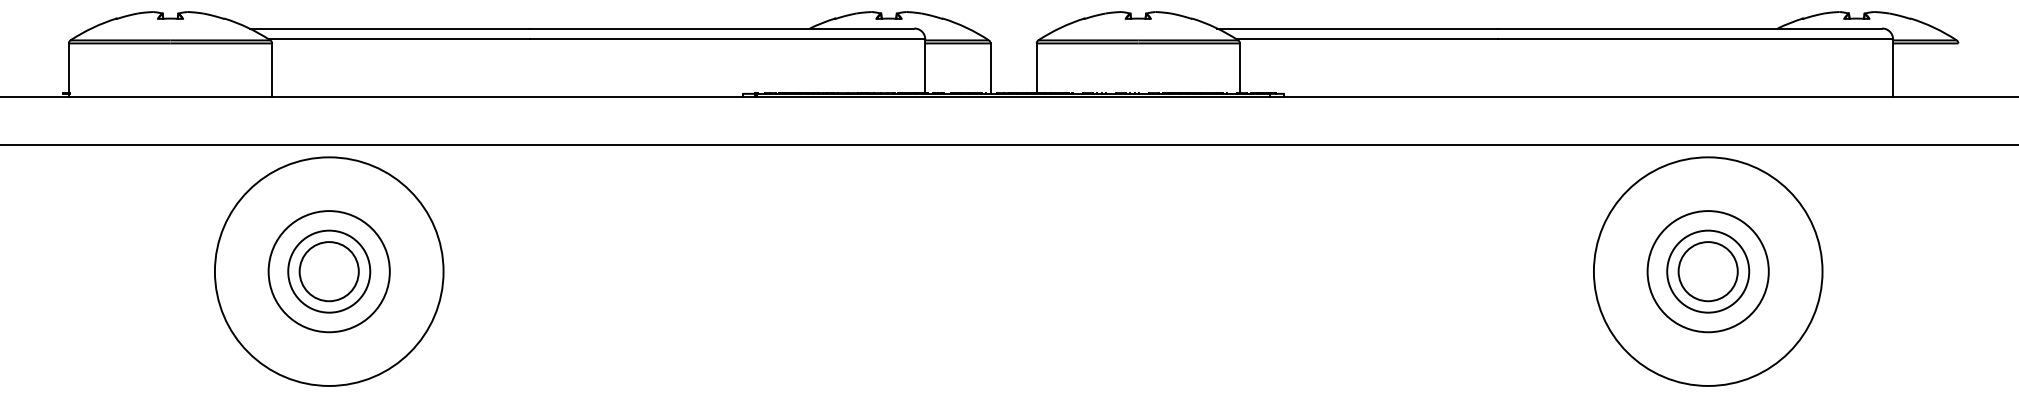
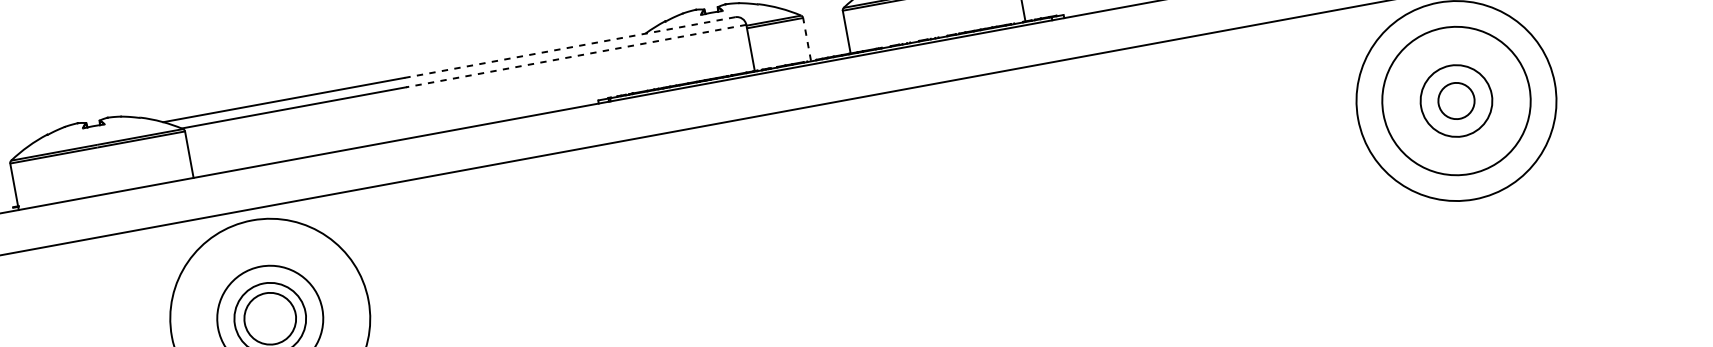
line: (722, 28) -> (570, 47), solid -> dashed
line: (727, 39) -> (576, 56), solid -> dashed
line: (990, 68) -> (807, 39), solid -> dashed
circle: (1707, 271) -> (1455, 101), size x0.7
circle: (1707, 271) -> (1455, 101), size x1.4

